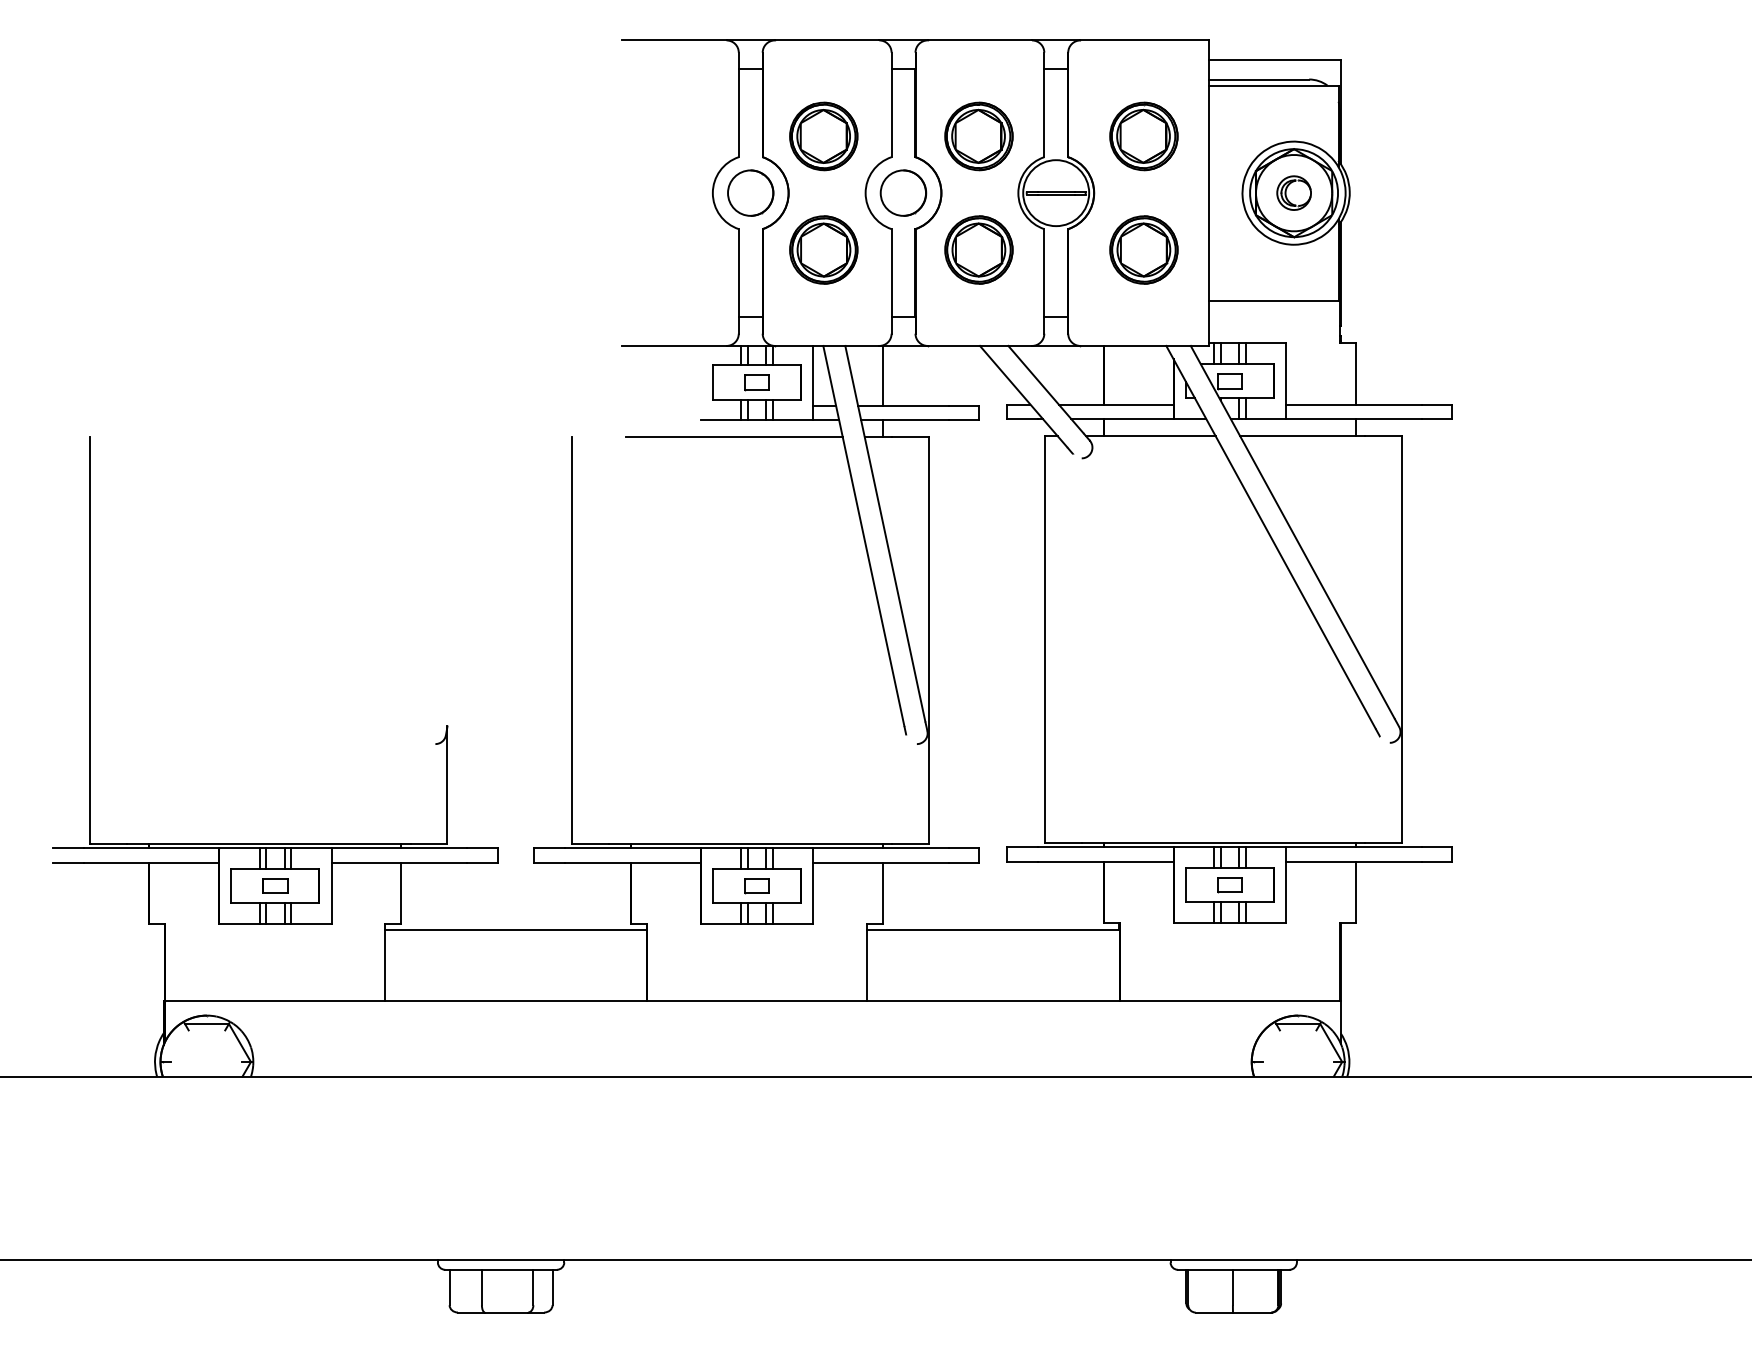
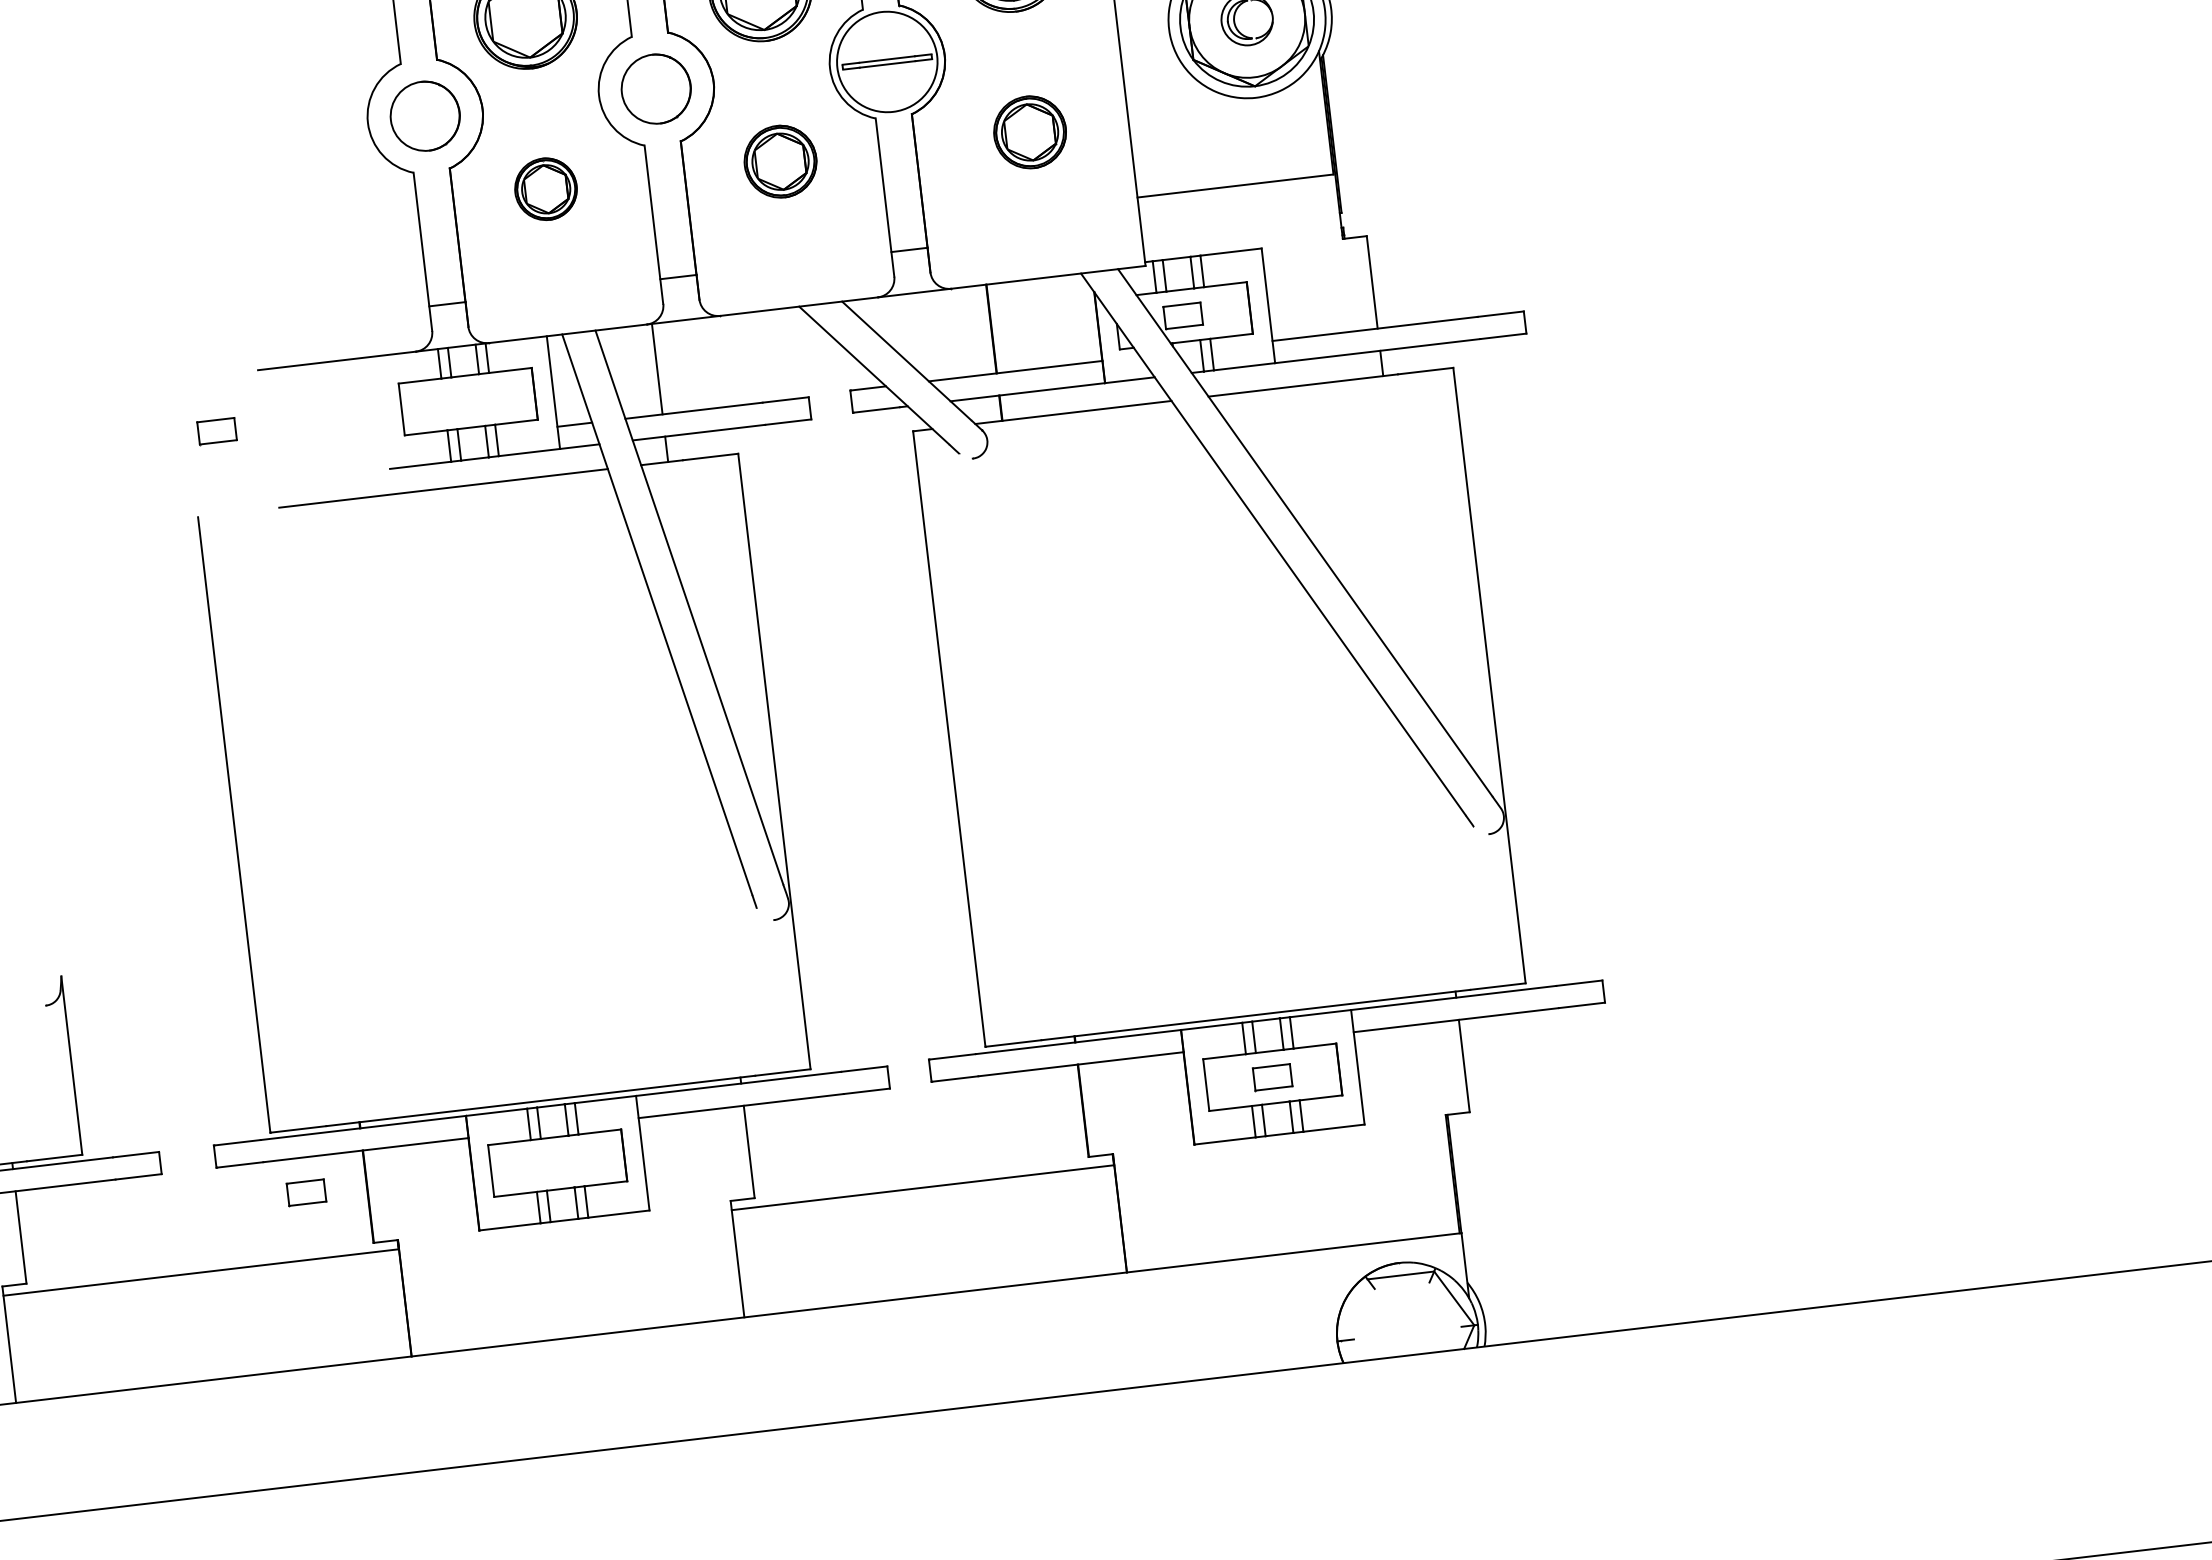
part: (823, 249) -> (545, 188), size x0.6
part: (978, 249) -> (779, 161), size x0.7
part: (1143, 249) -> (1029, 131), size x0.7
part: (756, 382) -> (216, 431), moved
part: (756, 886) -> (306, 1193), moved

